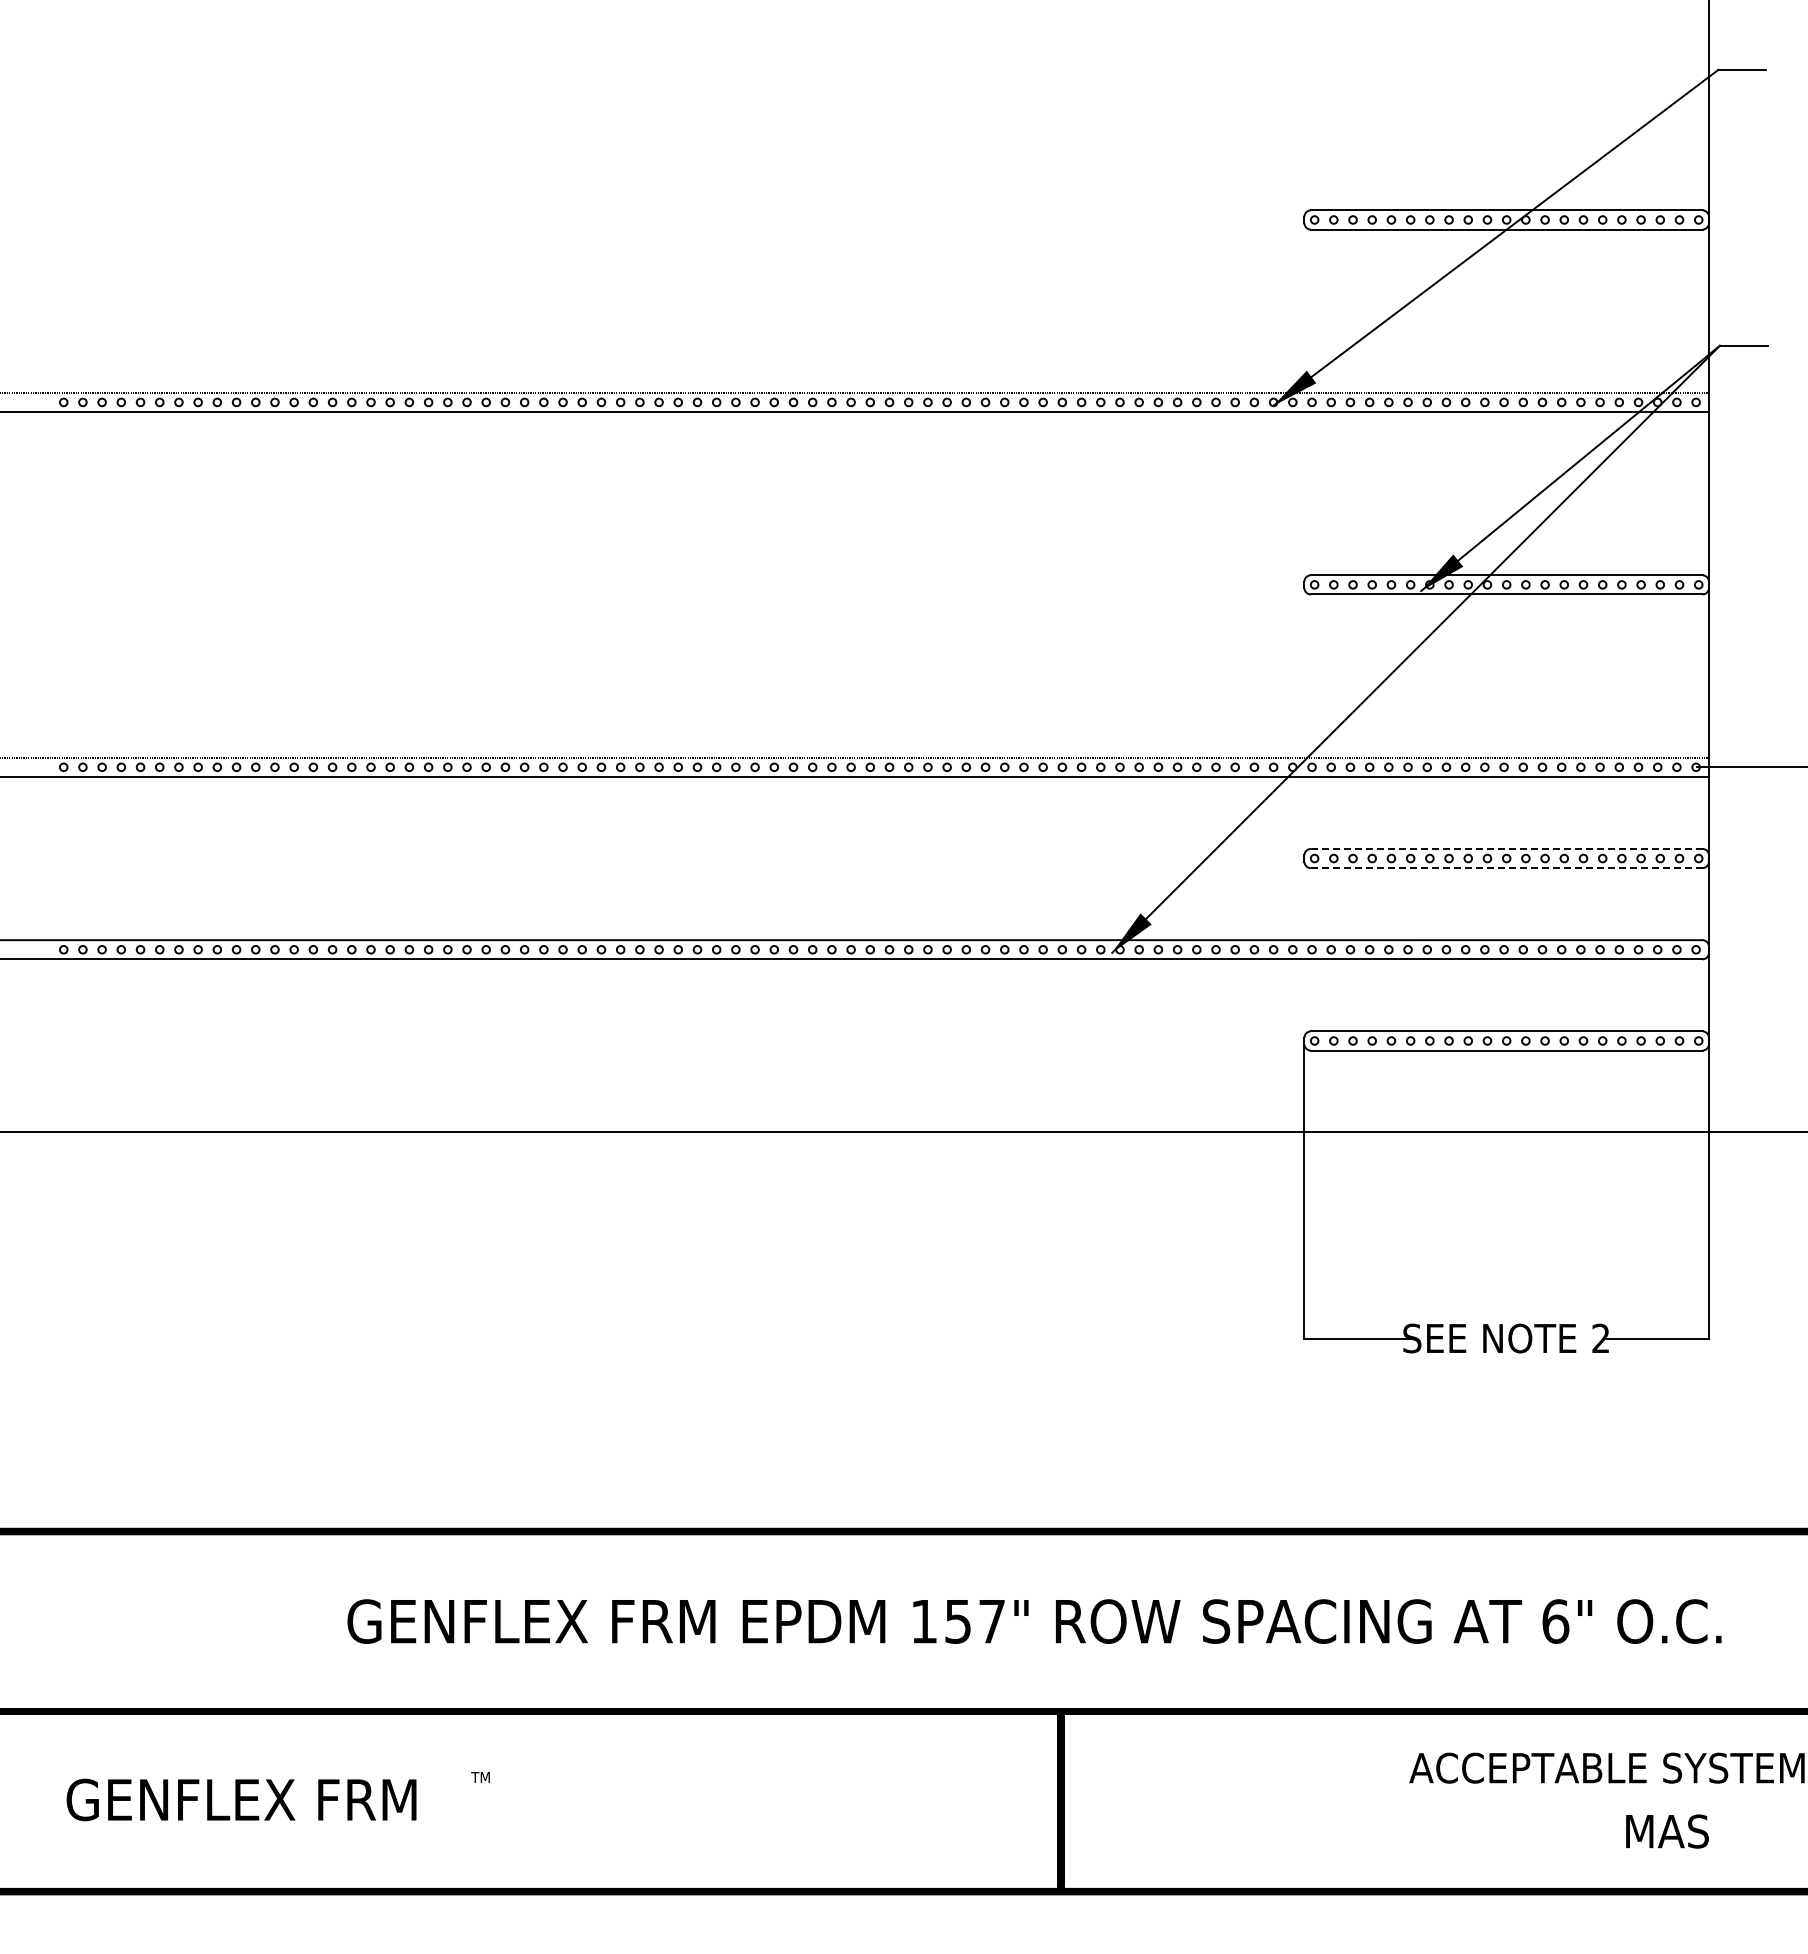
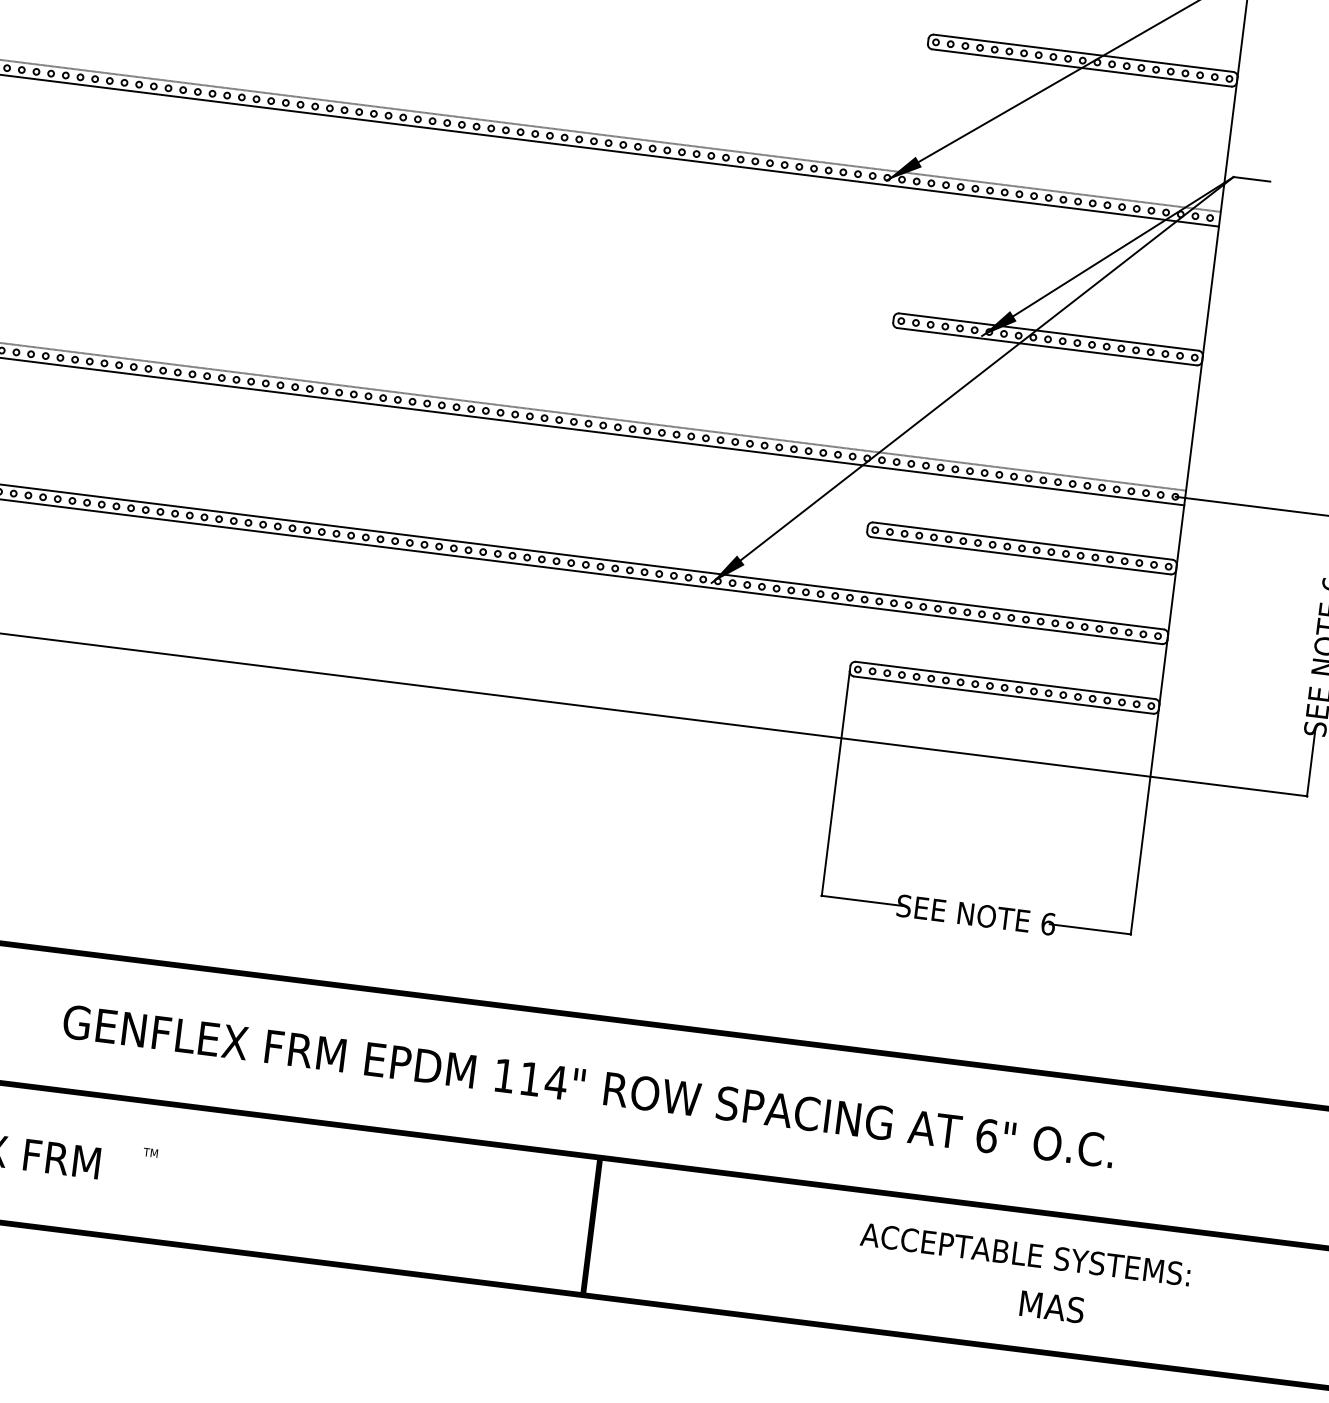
line: (1506, 848) -> (1022, 540), dashed -> solid
line: (1506, 868) -> (1020, 556), dashed -> solid
text: (1601, 1338) -> (1048, 924), 2 -> 6
text: (975, 1621) -> (543, 1080), 157" -> 114"

